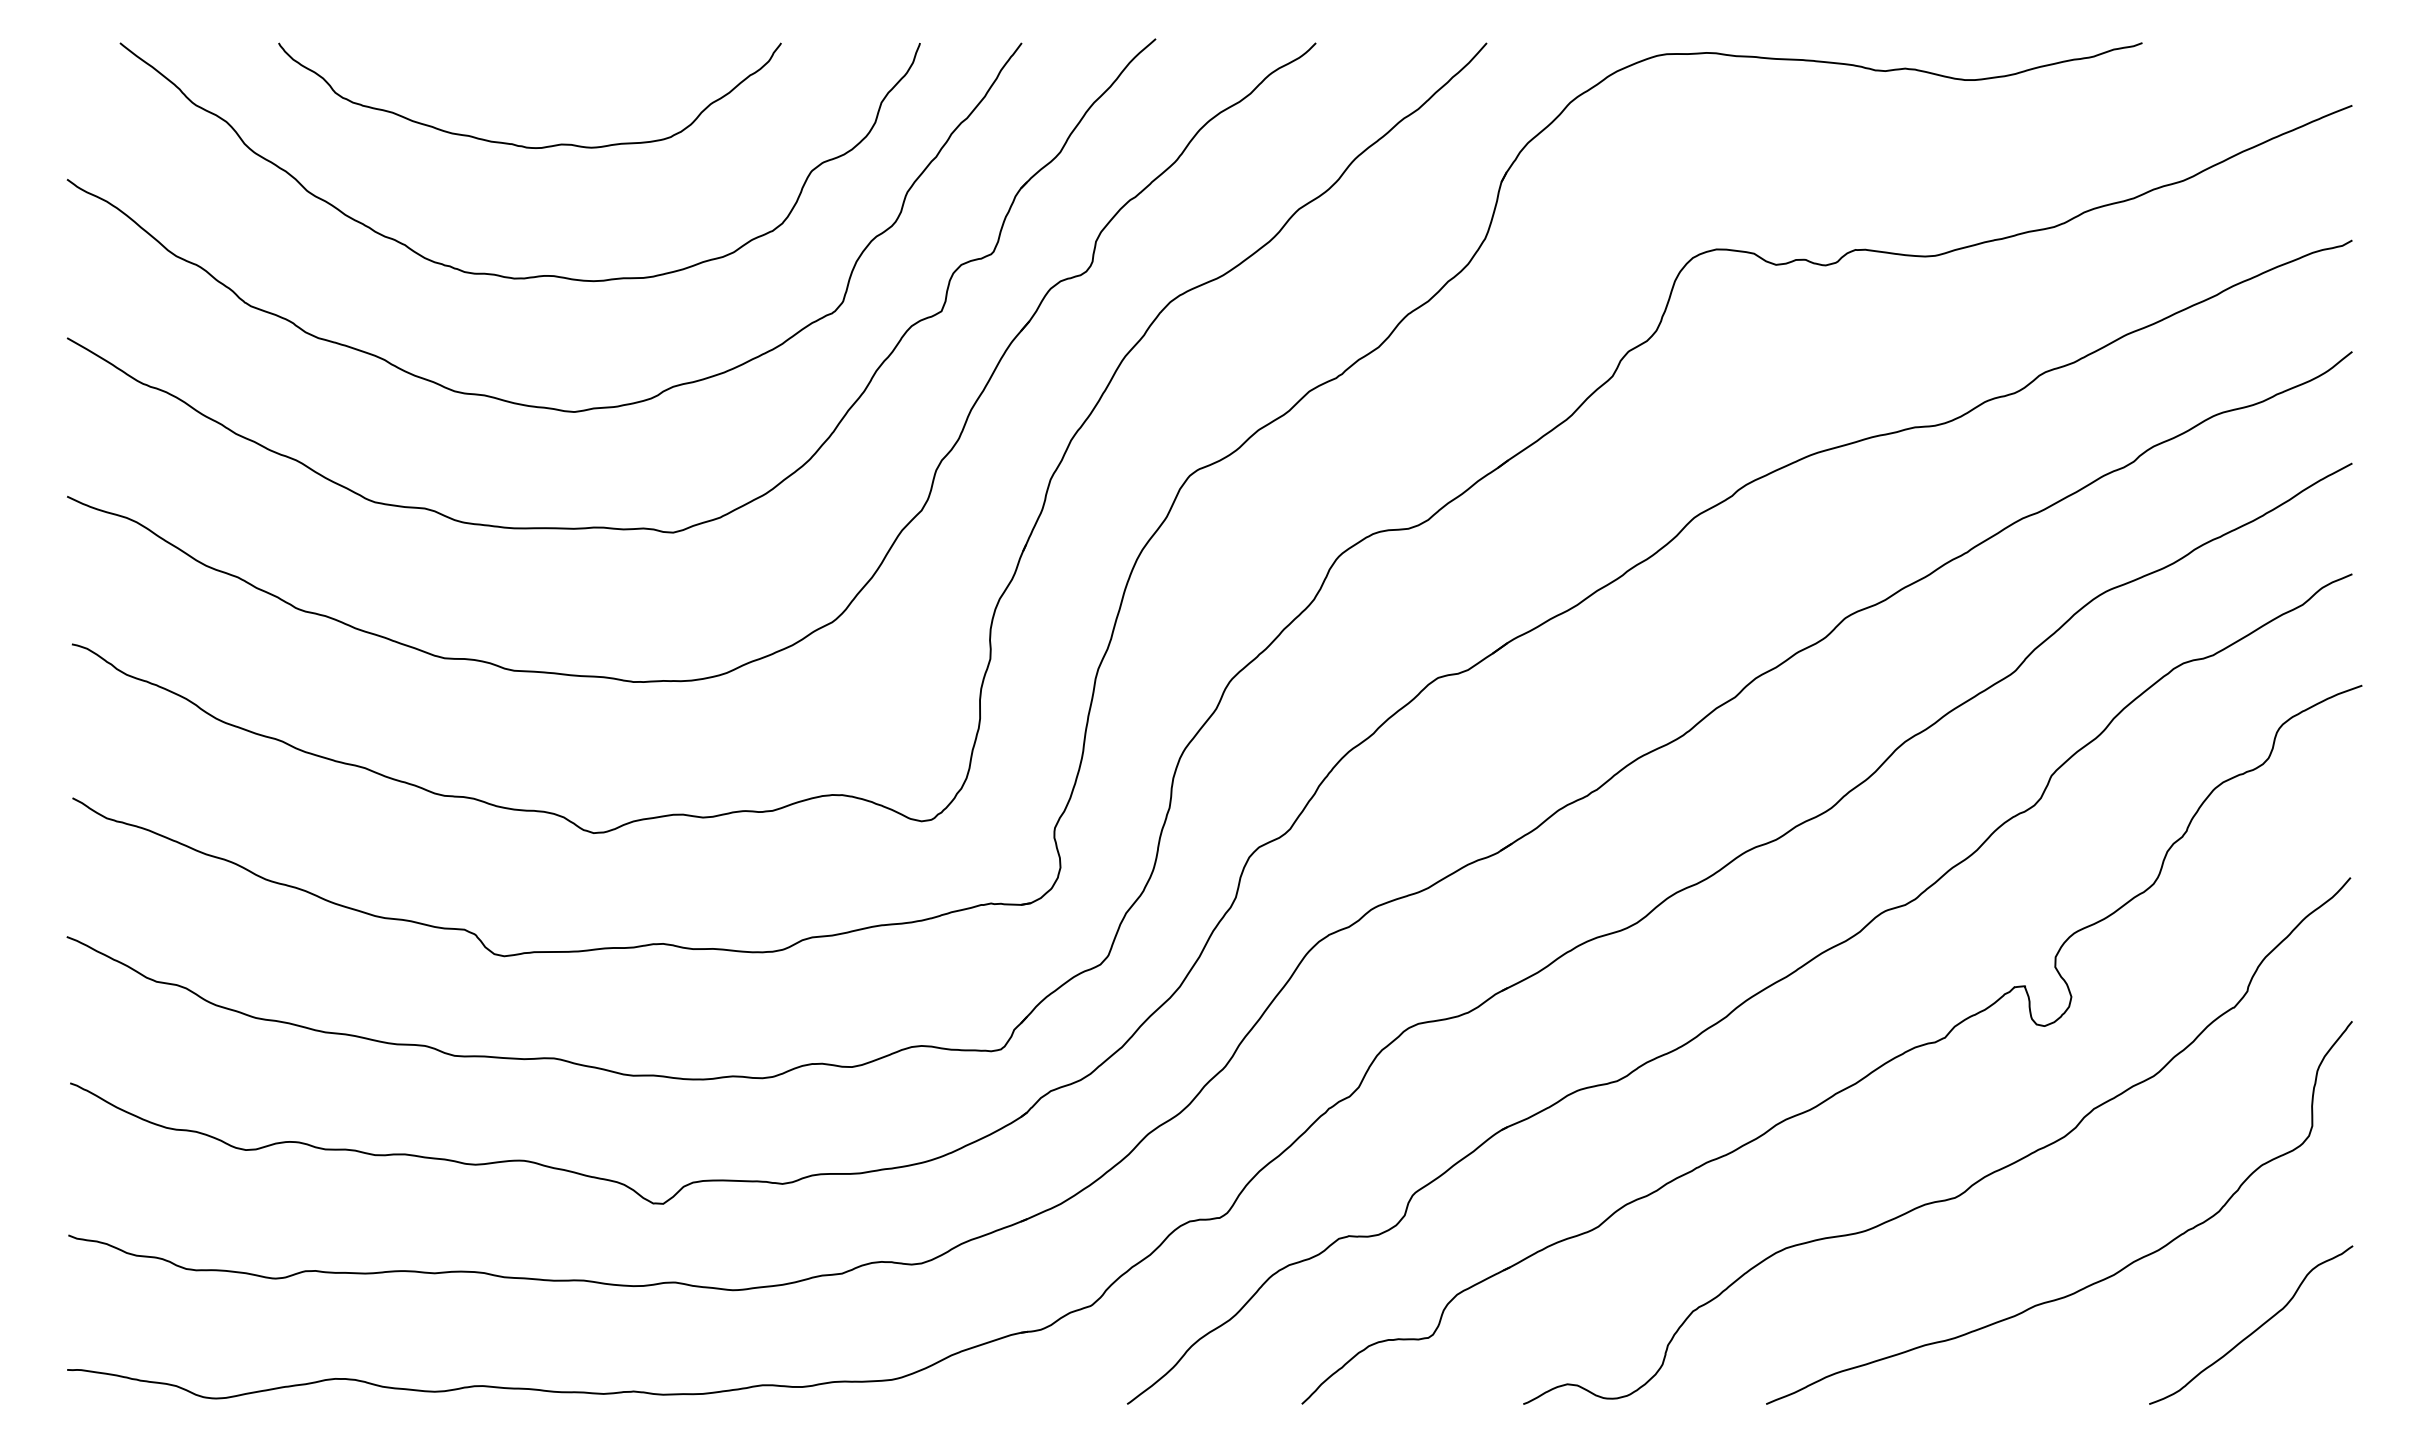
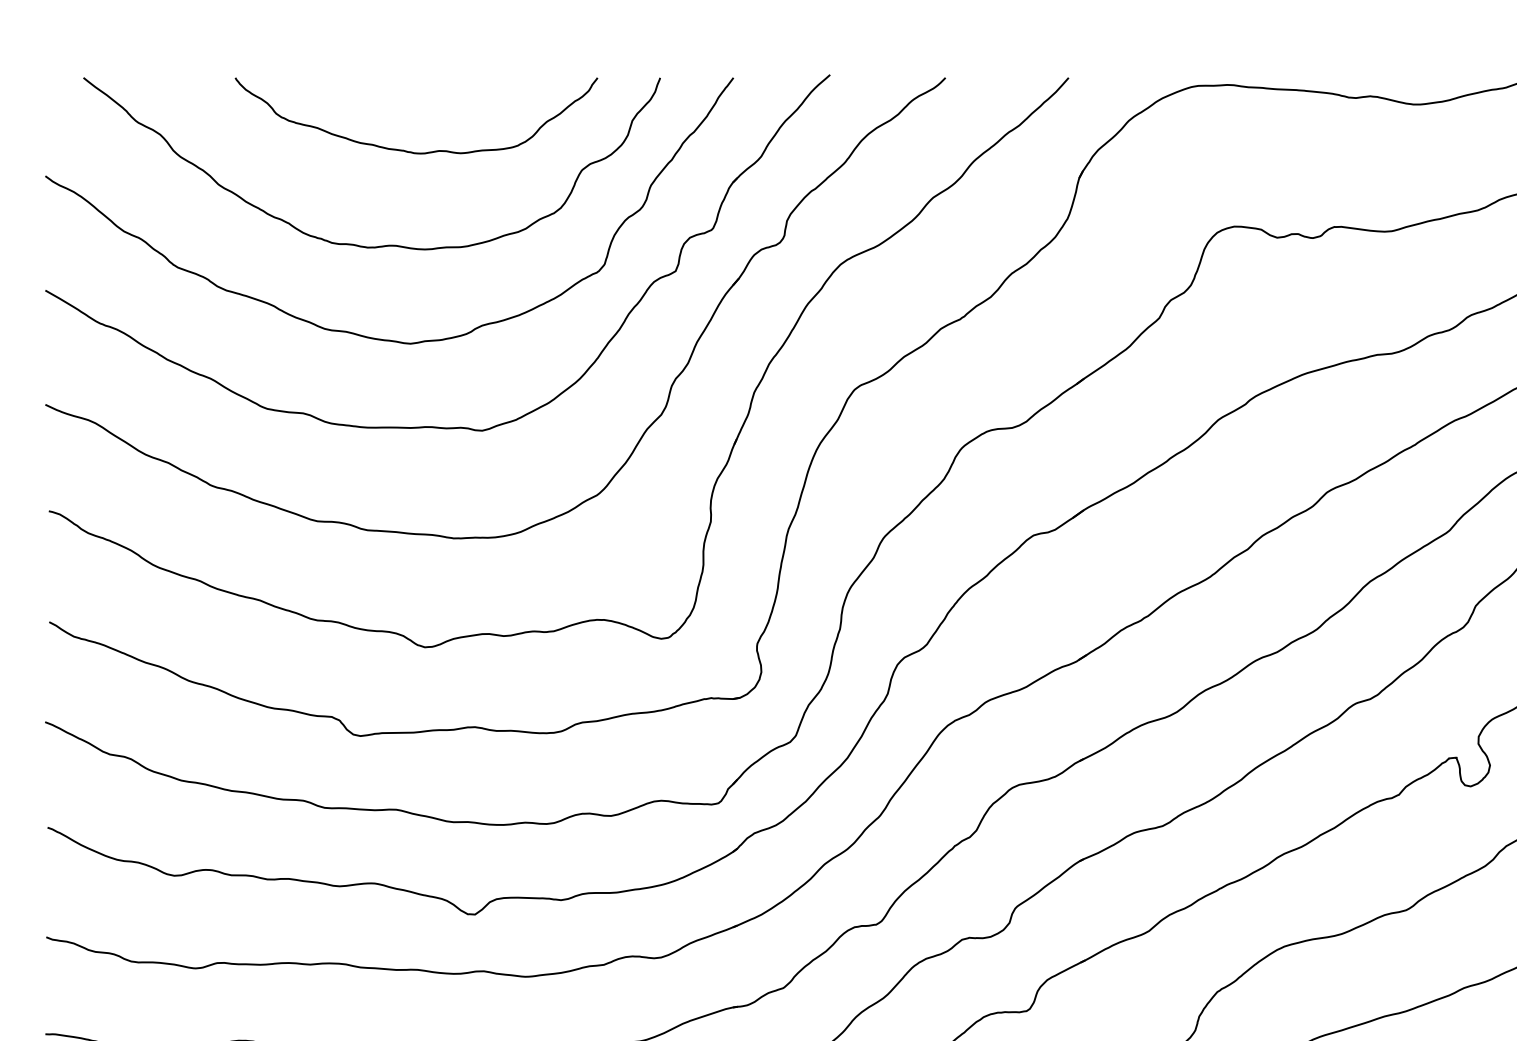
curve: (523, 145) -> (411, 151), moved

